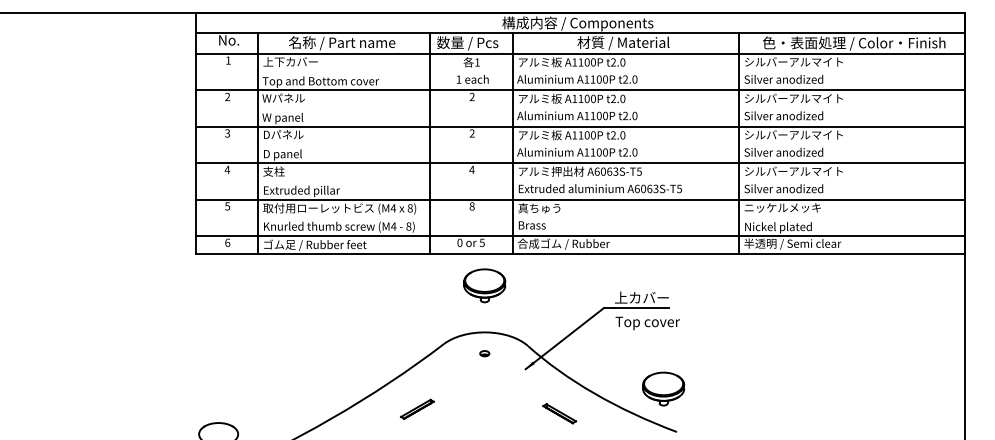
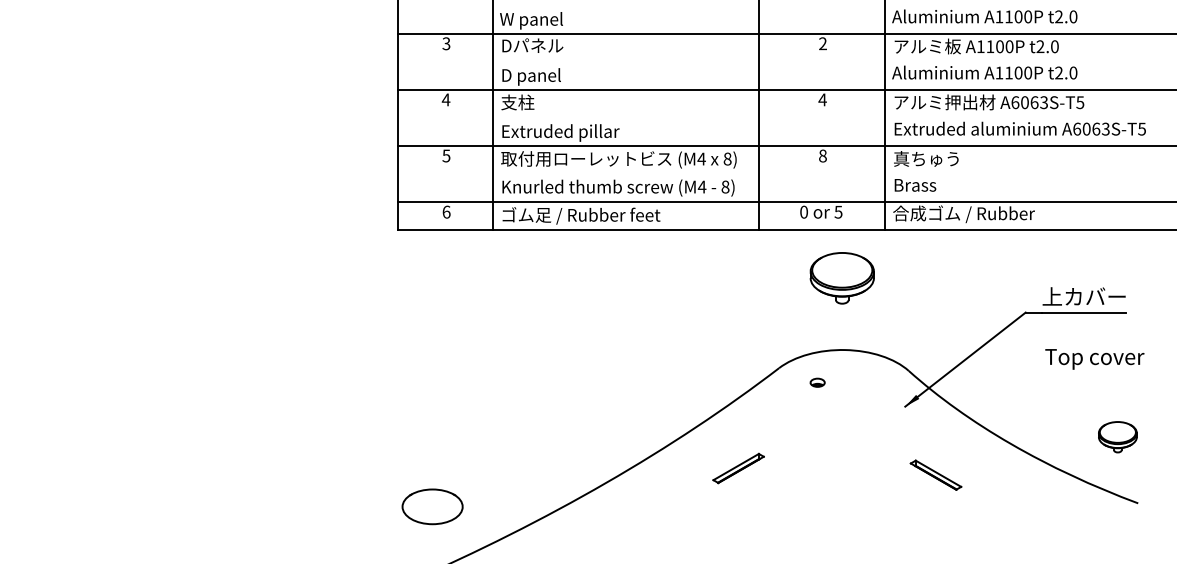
text: (647, 323) -> (1094, 359), moved
part: (484, 353) -> (817, 382), moved
part: (663, 388) -> (1117, 436), size x0.6
part: (559, 413) -> (935, 474), moved

